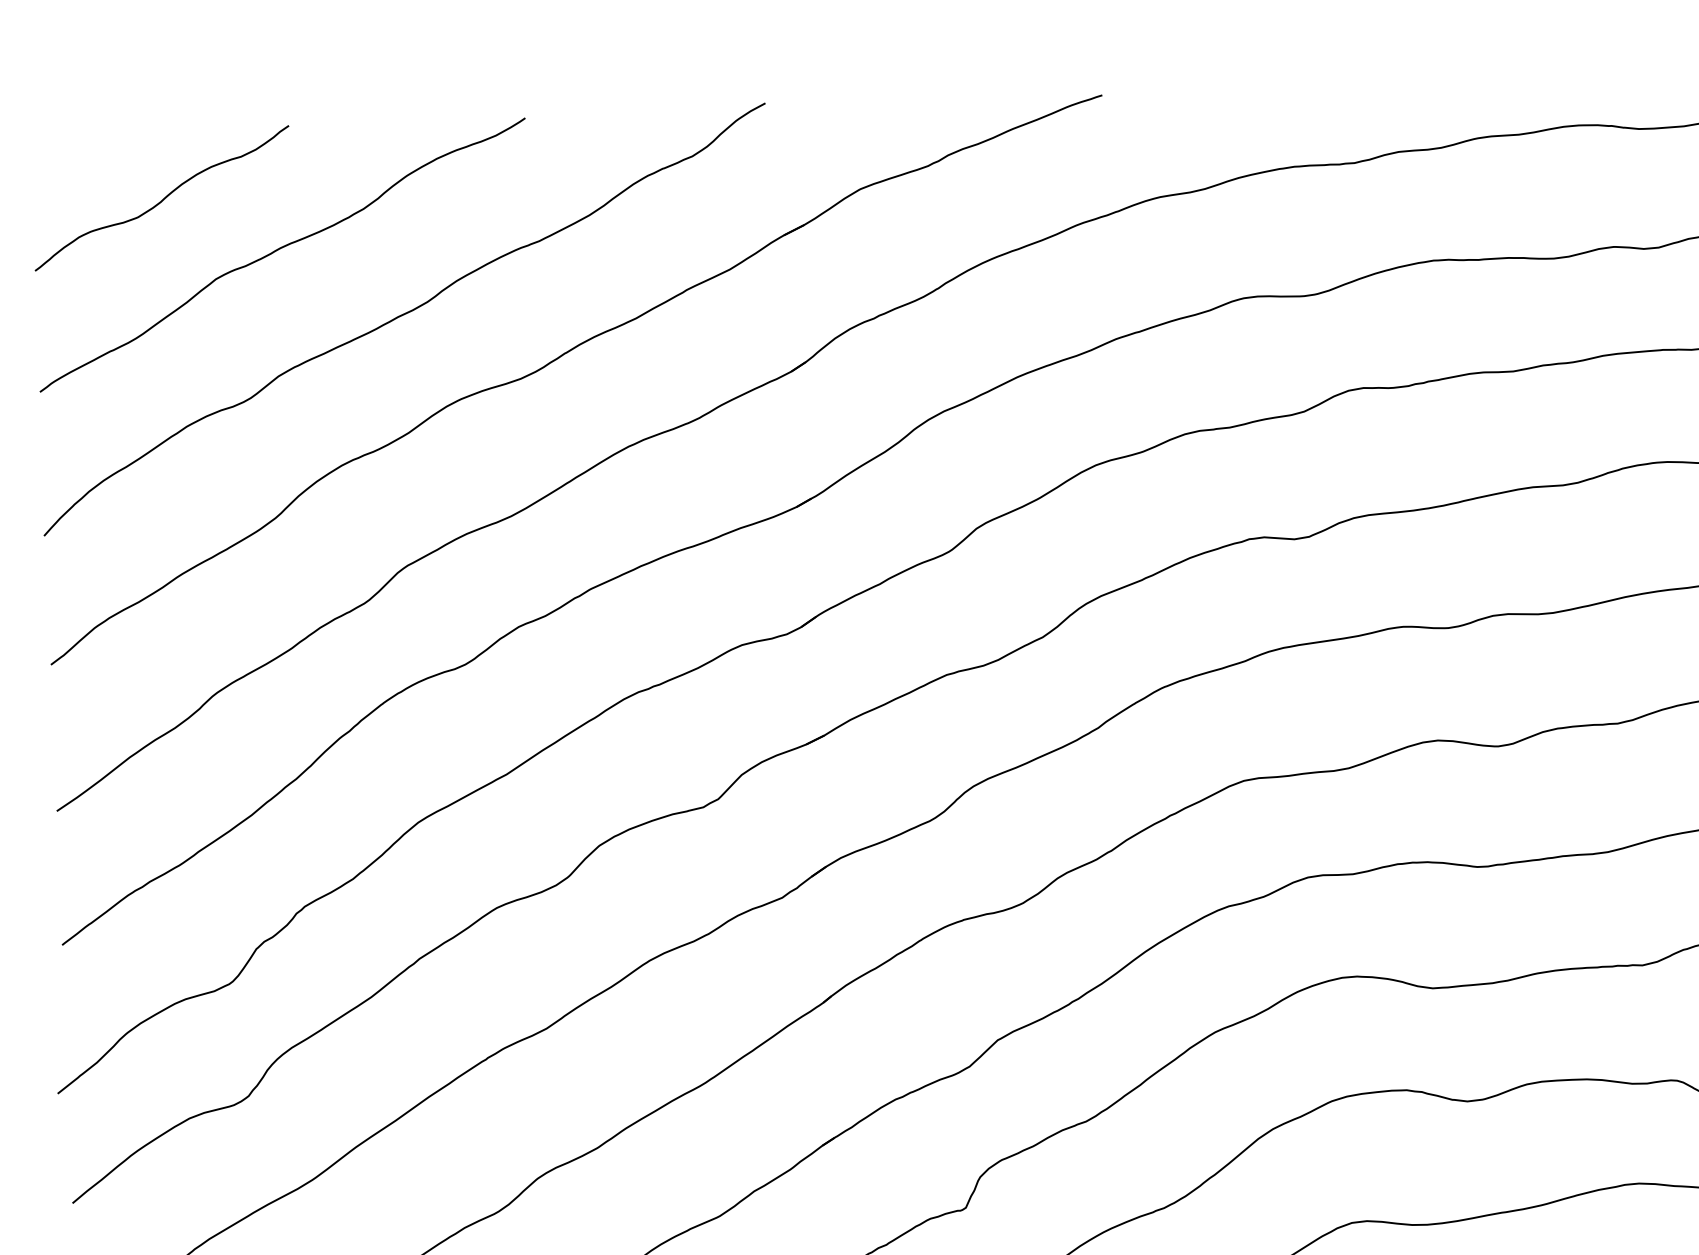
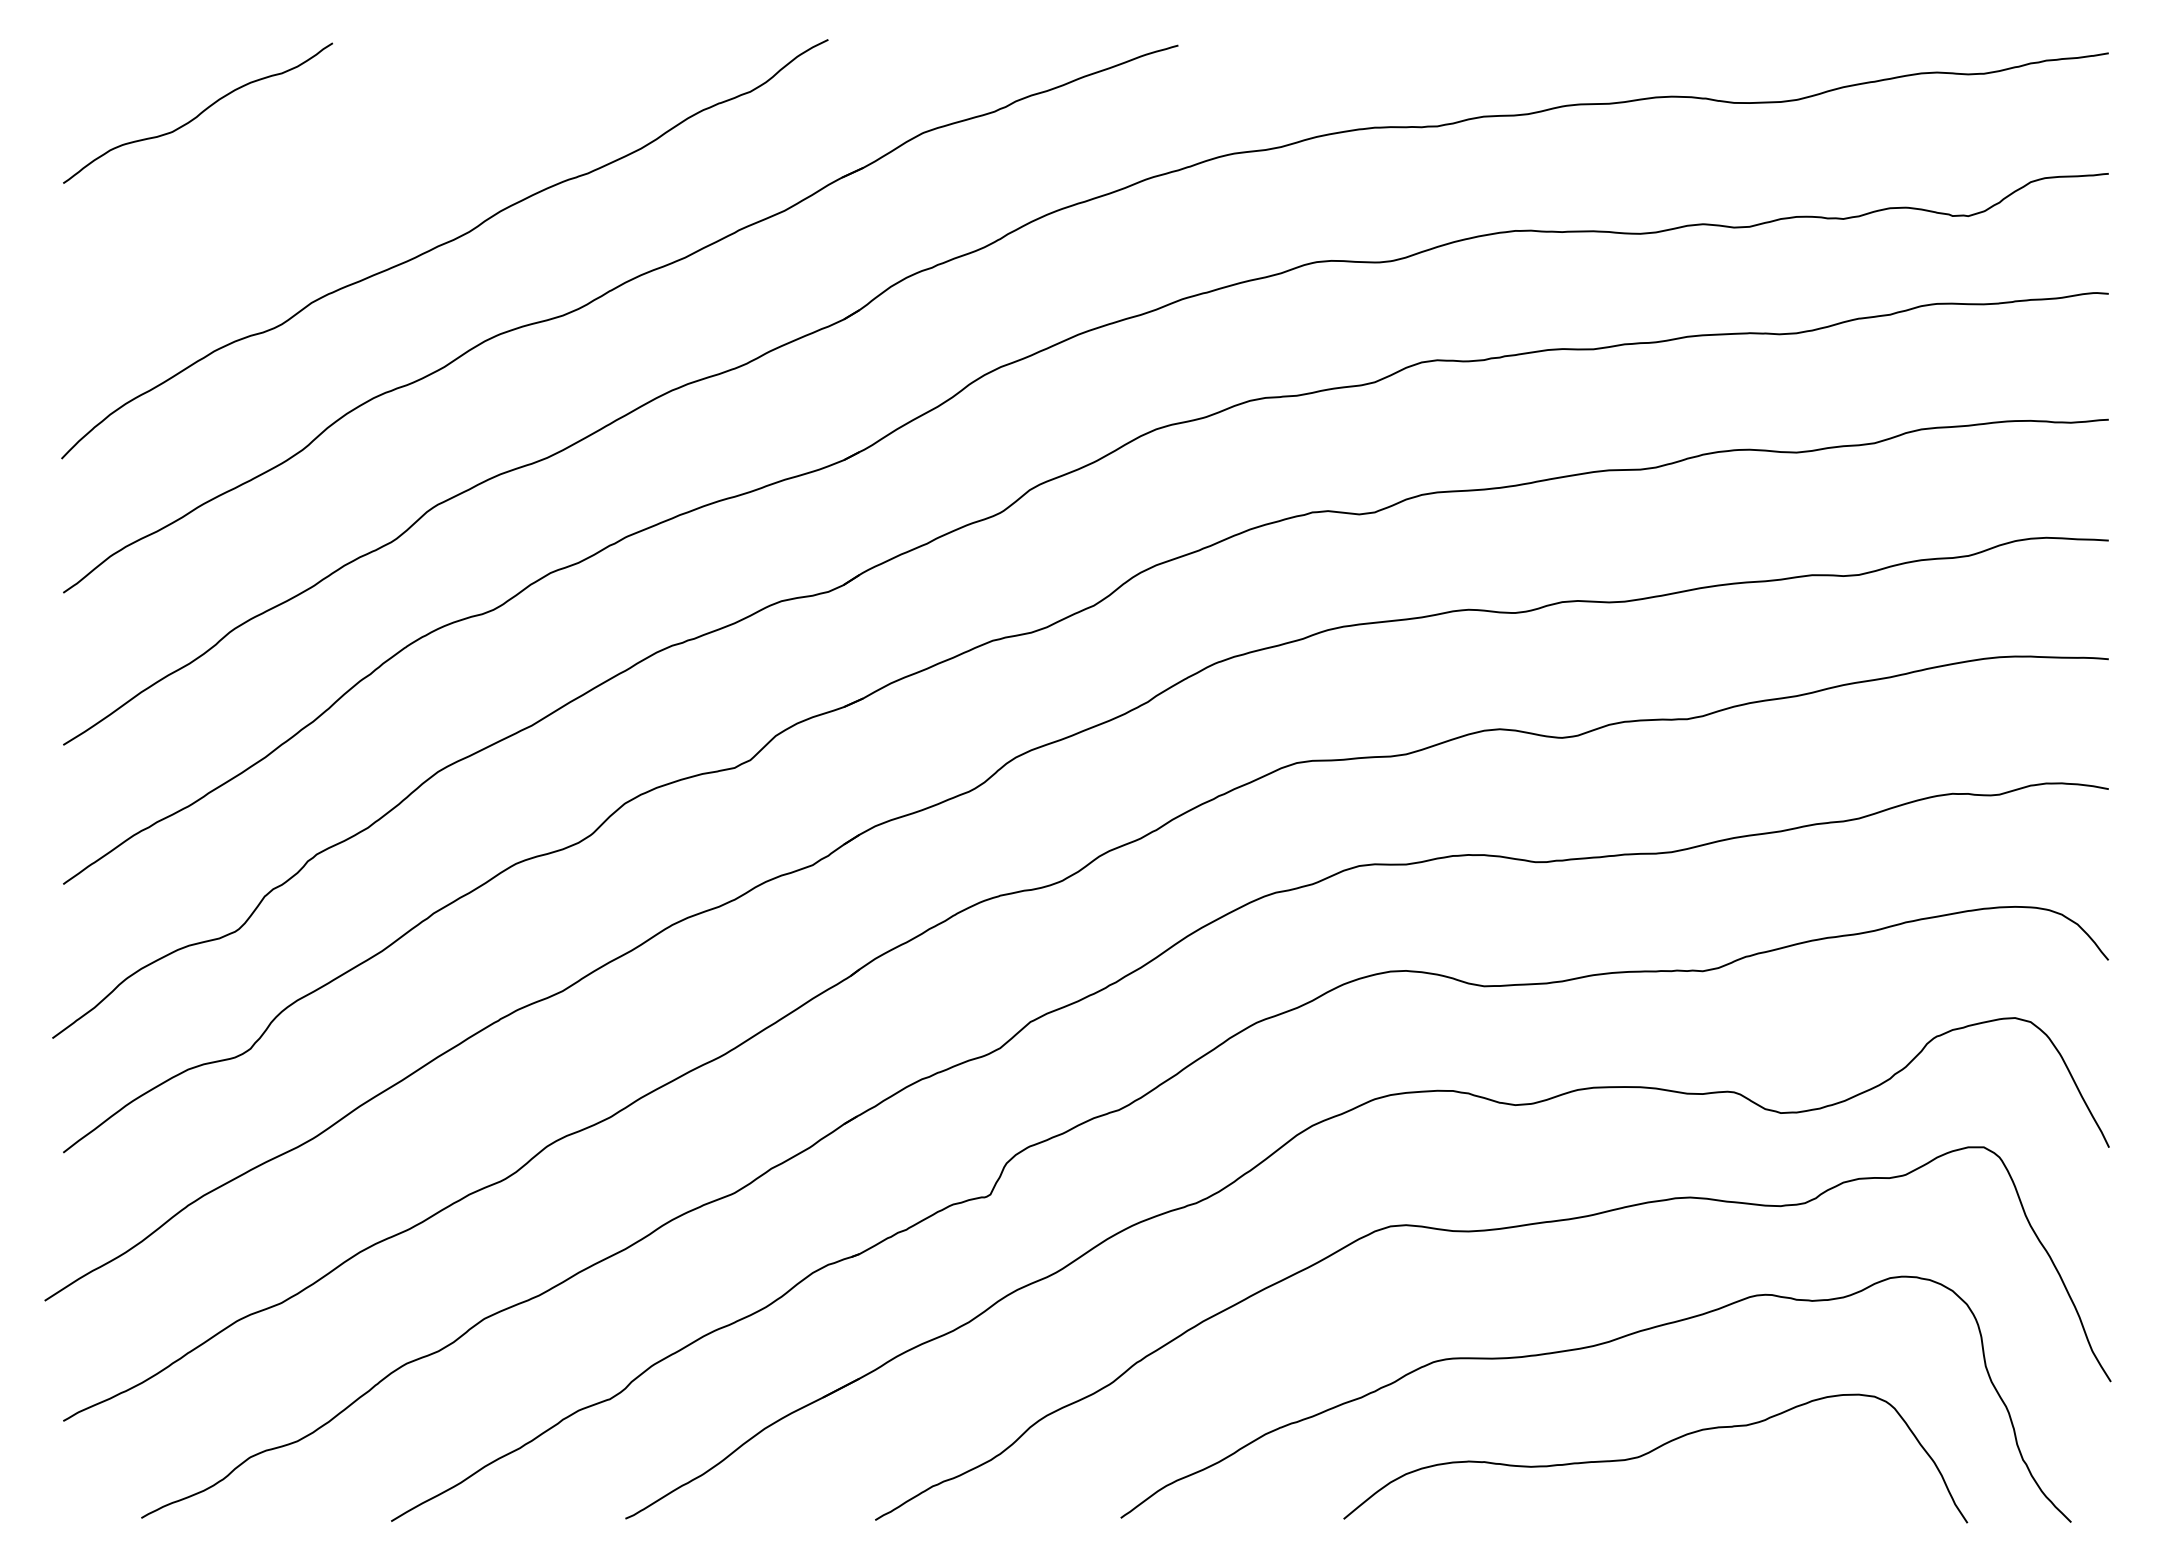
curve: (280, 249) -> (318, 171), removed

